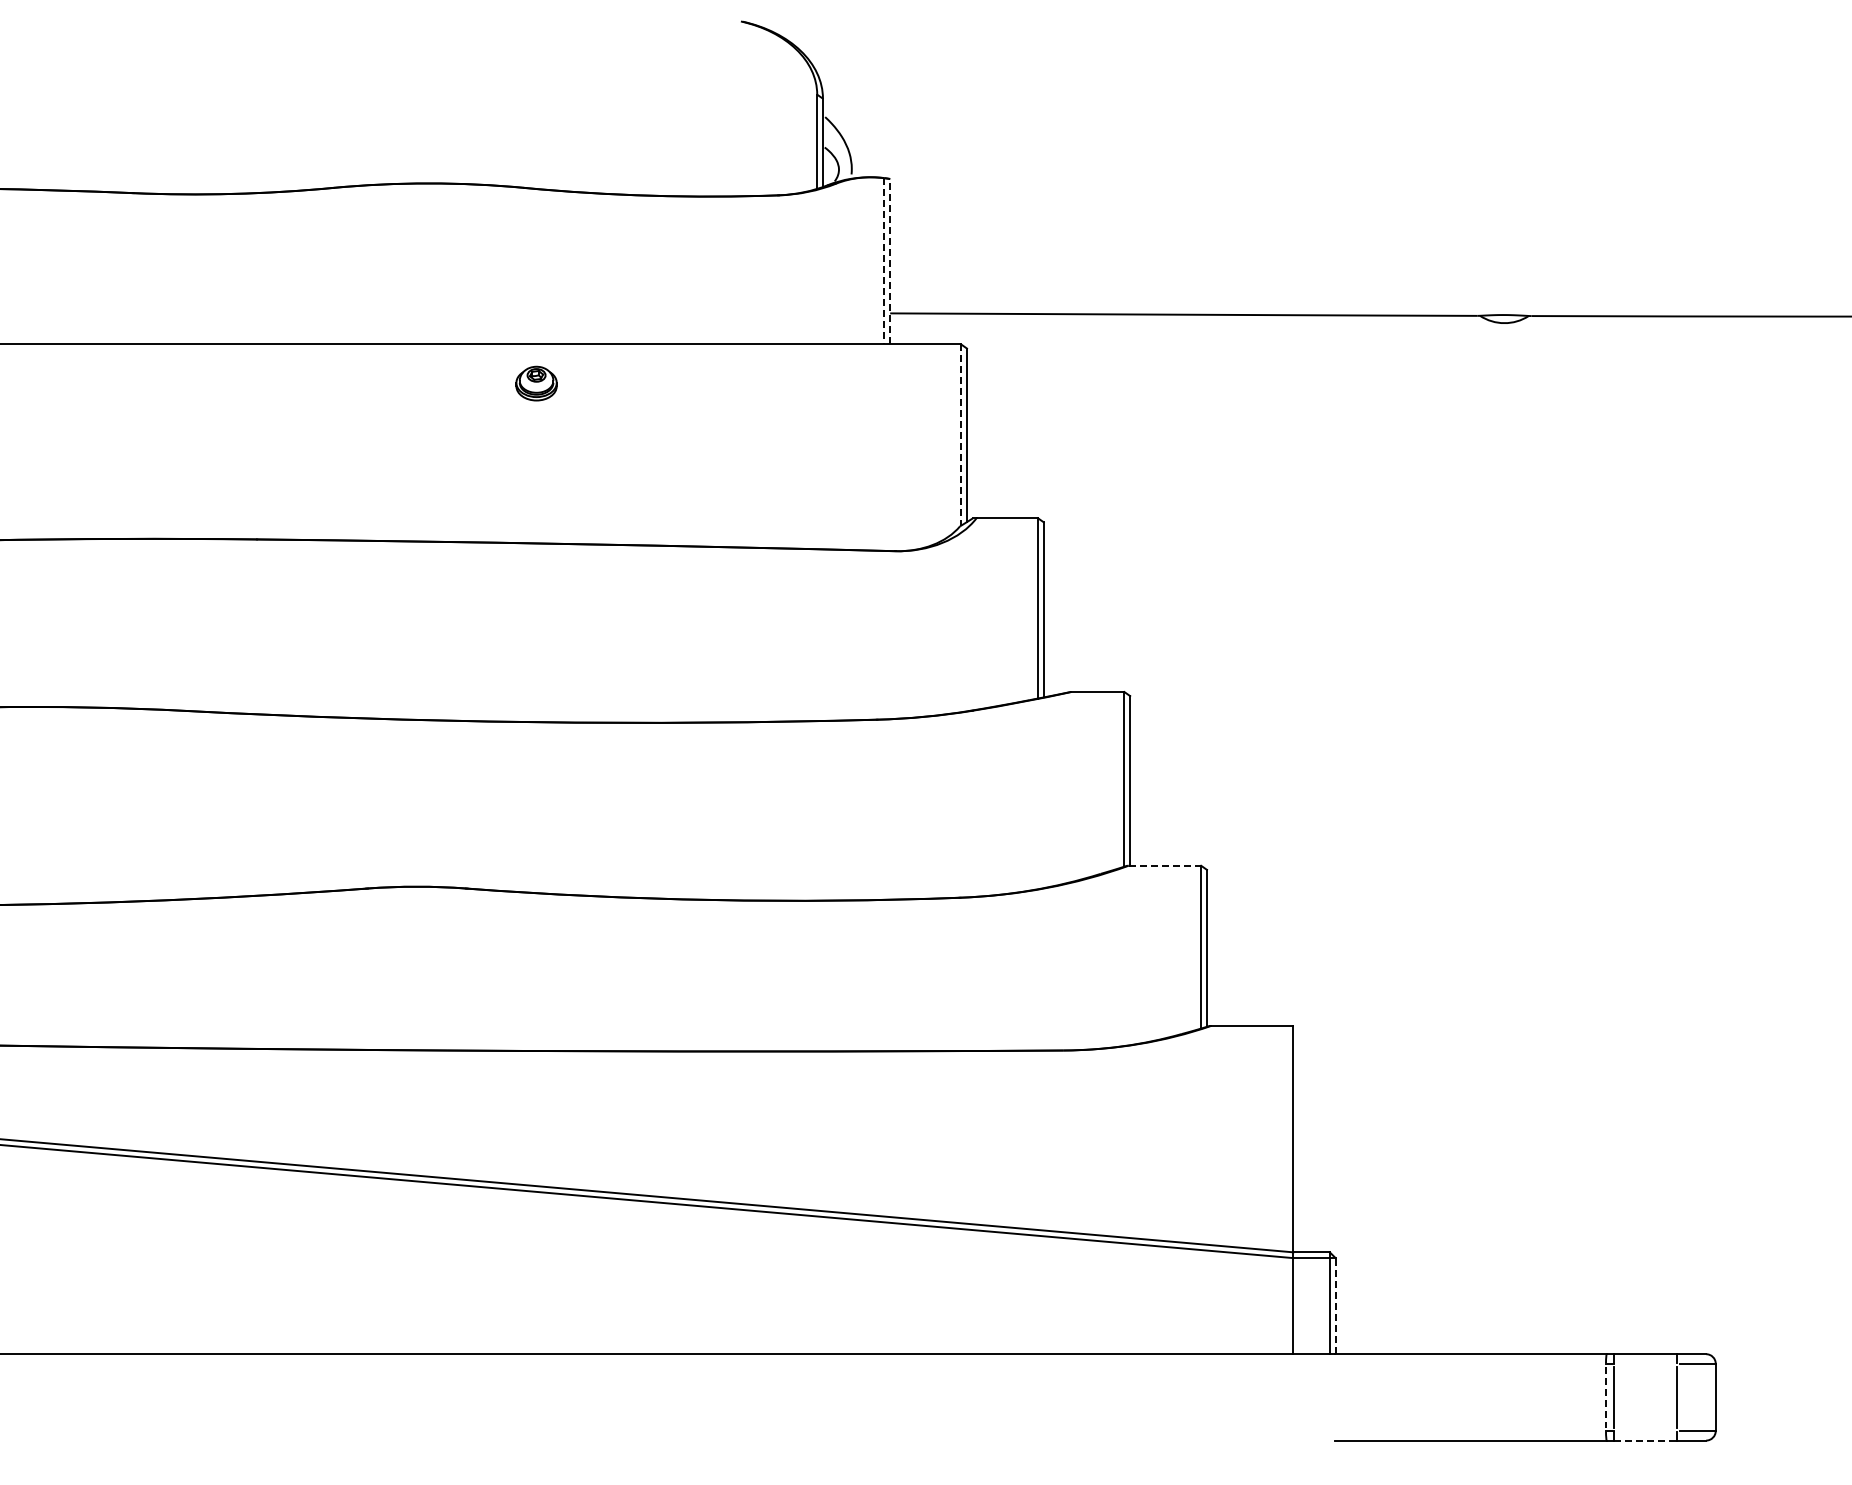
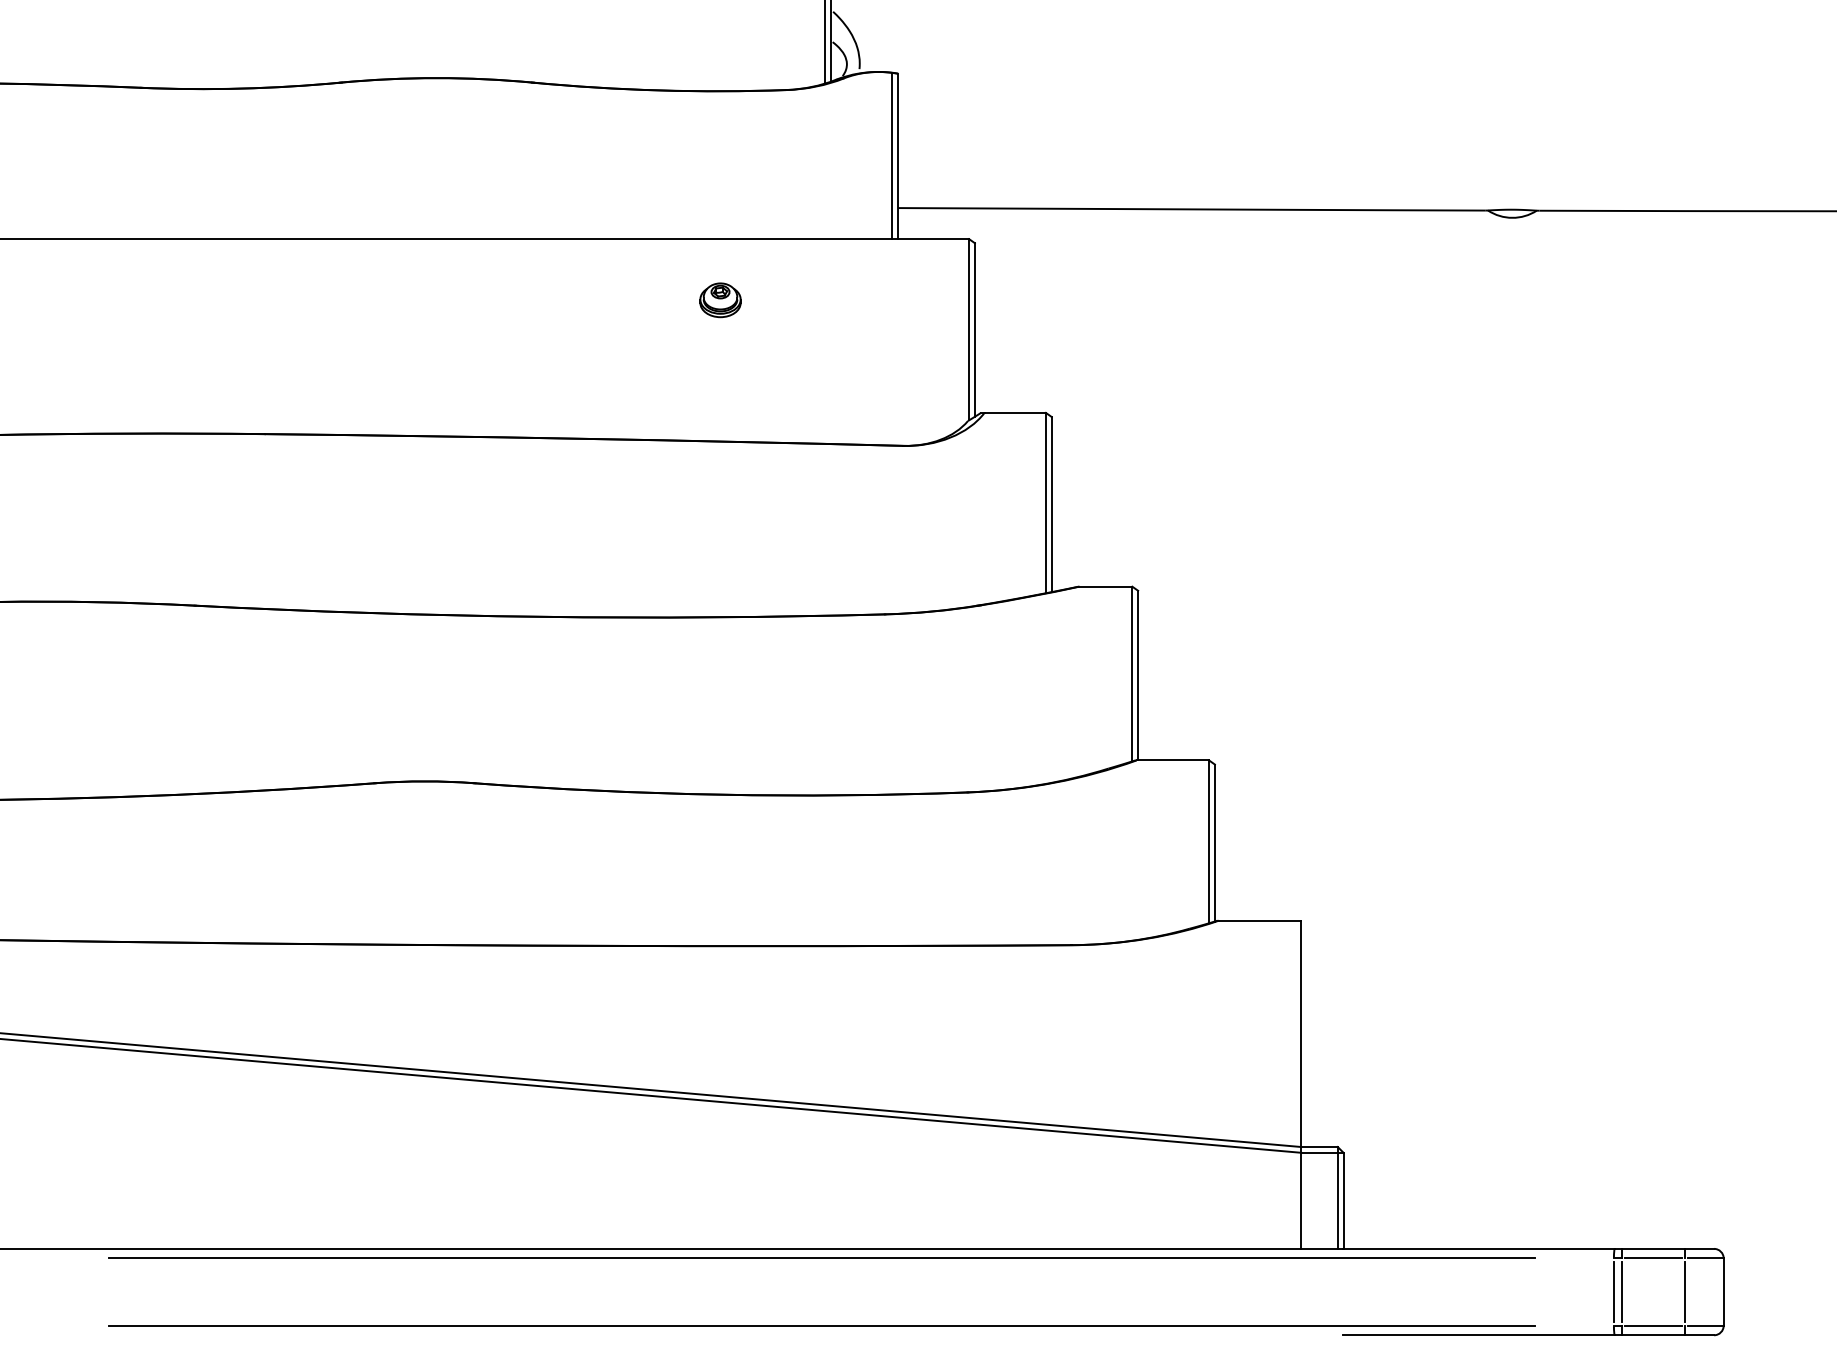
line: (884, 261) -> (892, 156), dashed -> solid
line: (890, 261) -> (898, 156), dashed -> solid
part: (536, 383) -> (720, 300), moved
line: (961, 435) -> (969, 330), dashed -> solid
line: (1165, 865) -> (1173, 760), dashed -> solid
line: (1335, 1305) -> (1343, 1200), dashed -> solid
line: (813, 1363) -> (821, 1258), added
line: (1645, 1363) -> (1653, 1258), added
line: (1605, 1397) -> (1613, 1292), dashed -> solid
line: (813, 1430) -> (821, 1325), added
line: (1645, 1430) -> (1653, 1325), added
line: (1646, 1440) -> (1654, 1335), dashed -> solid

